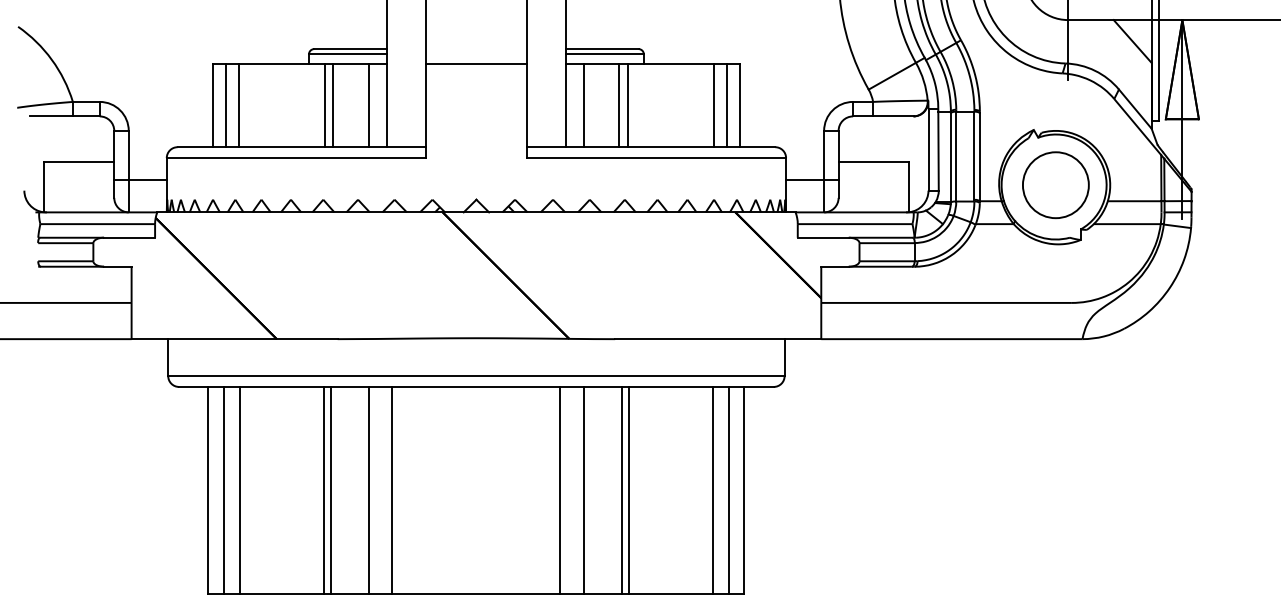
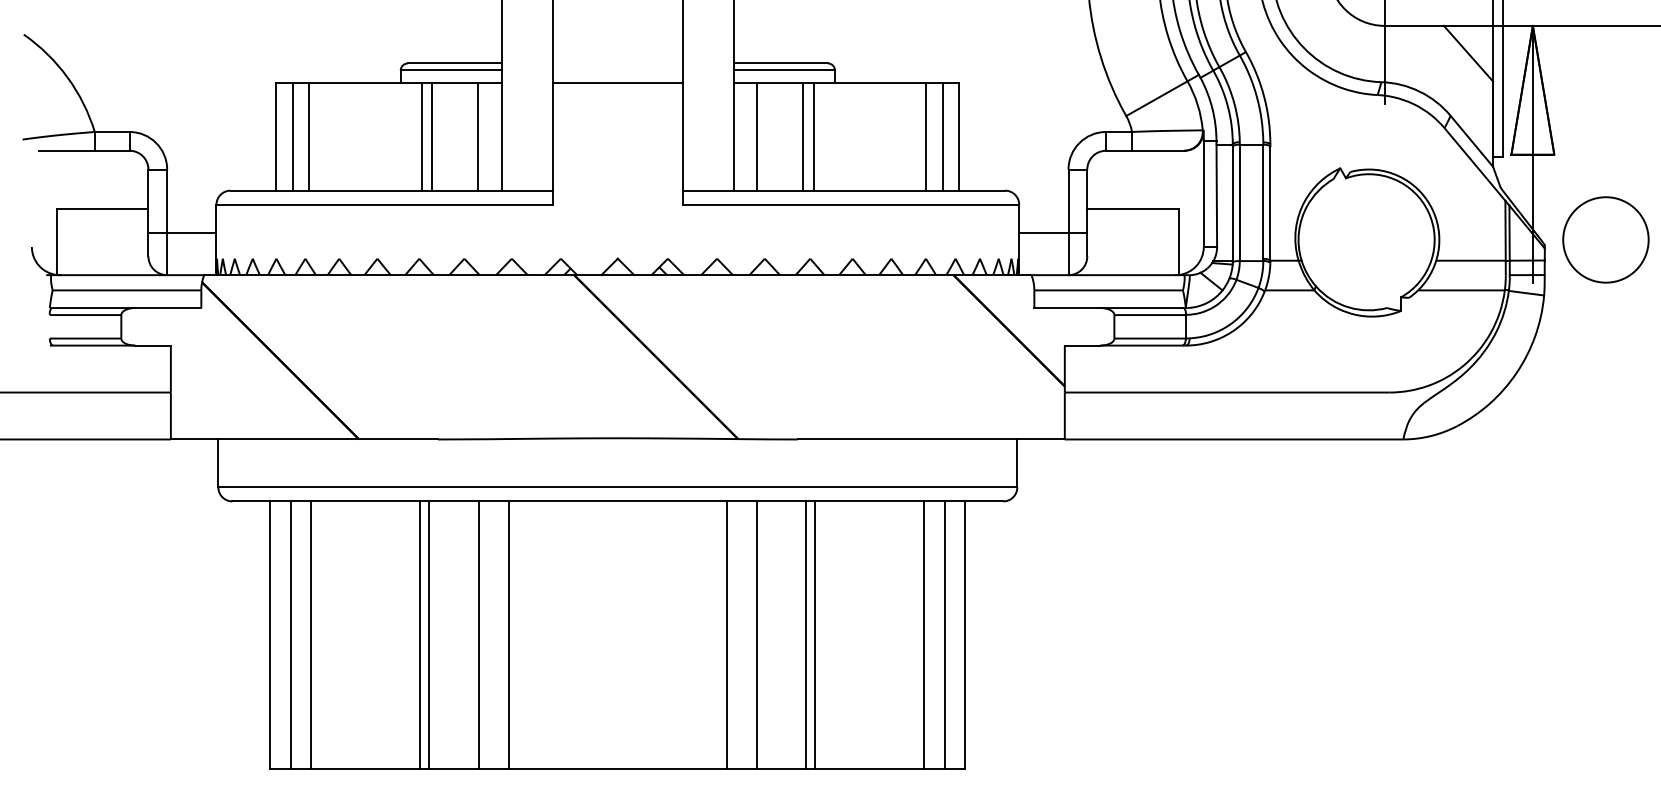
circle: (1055, 184) -> (1605, 239), moved

